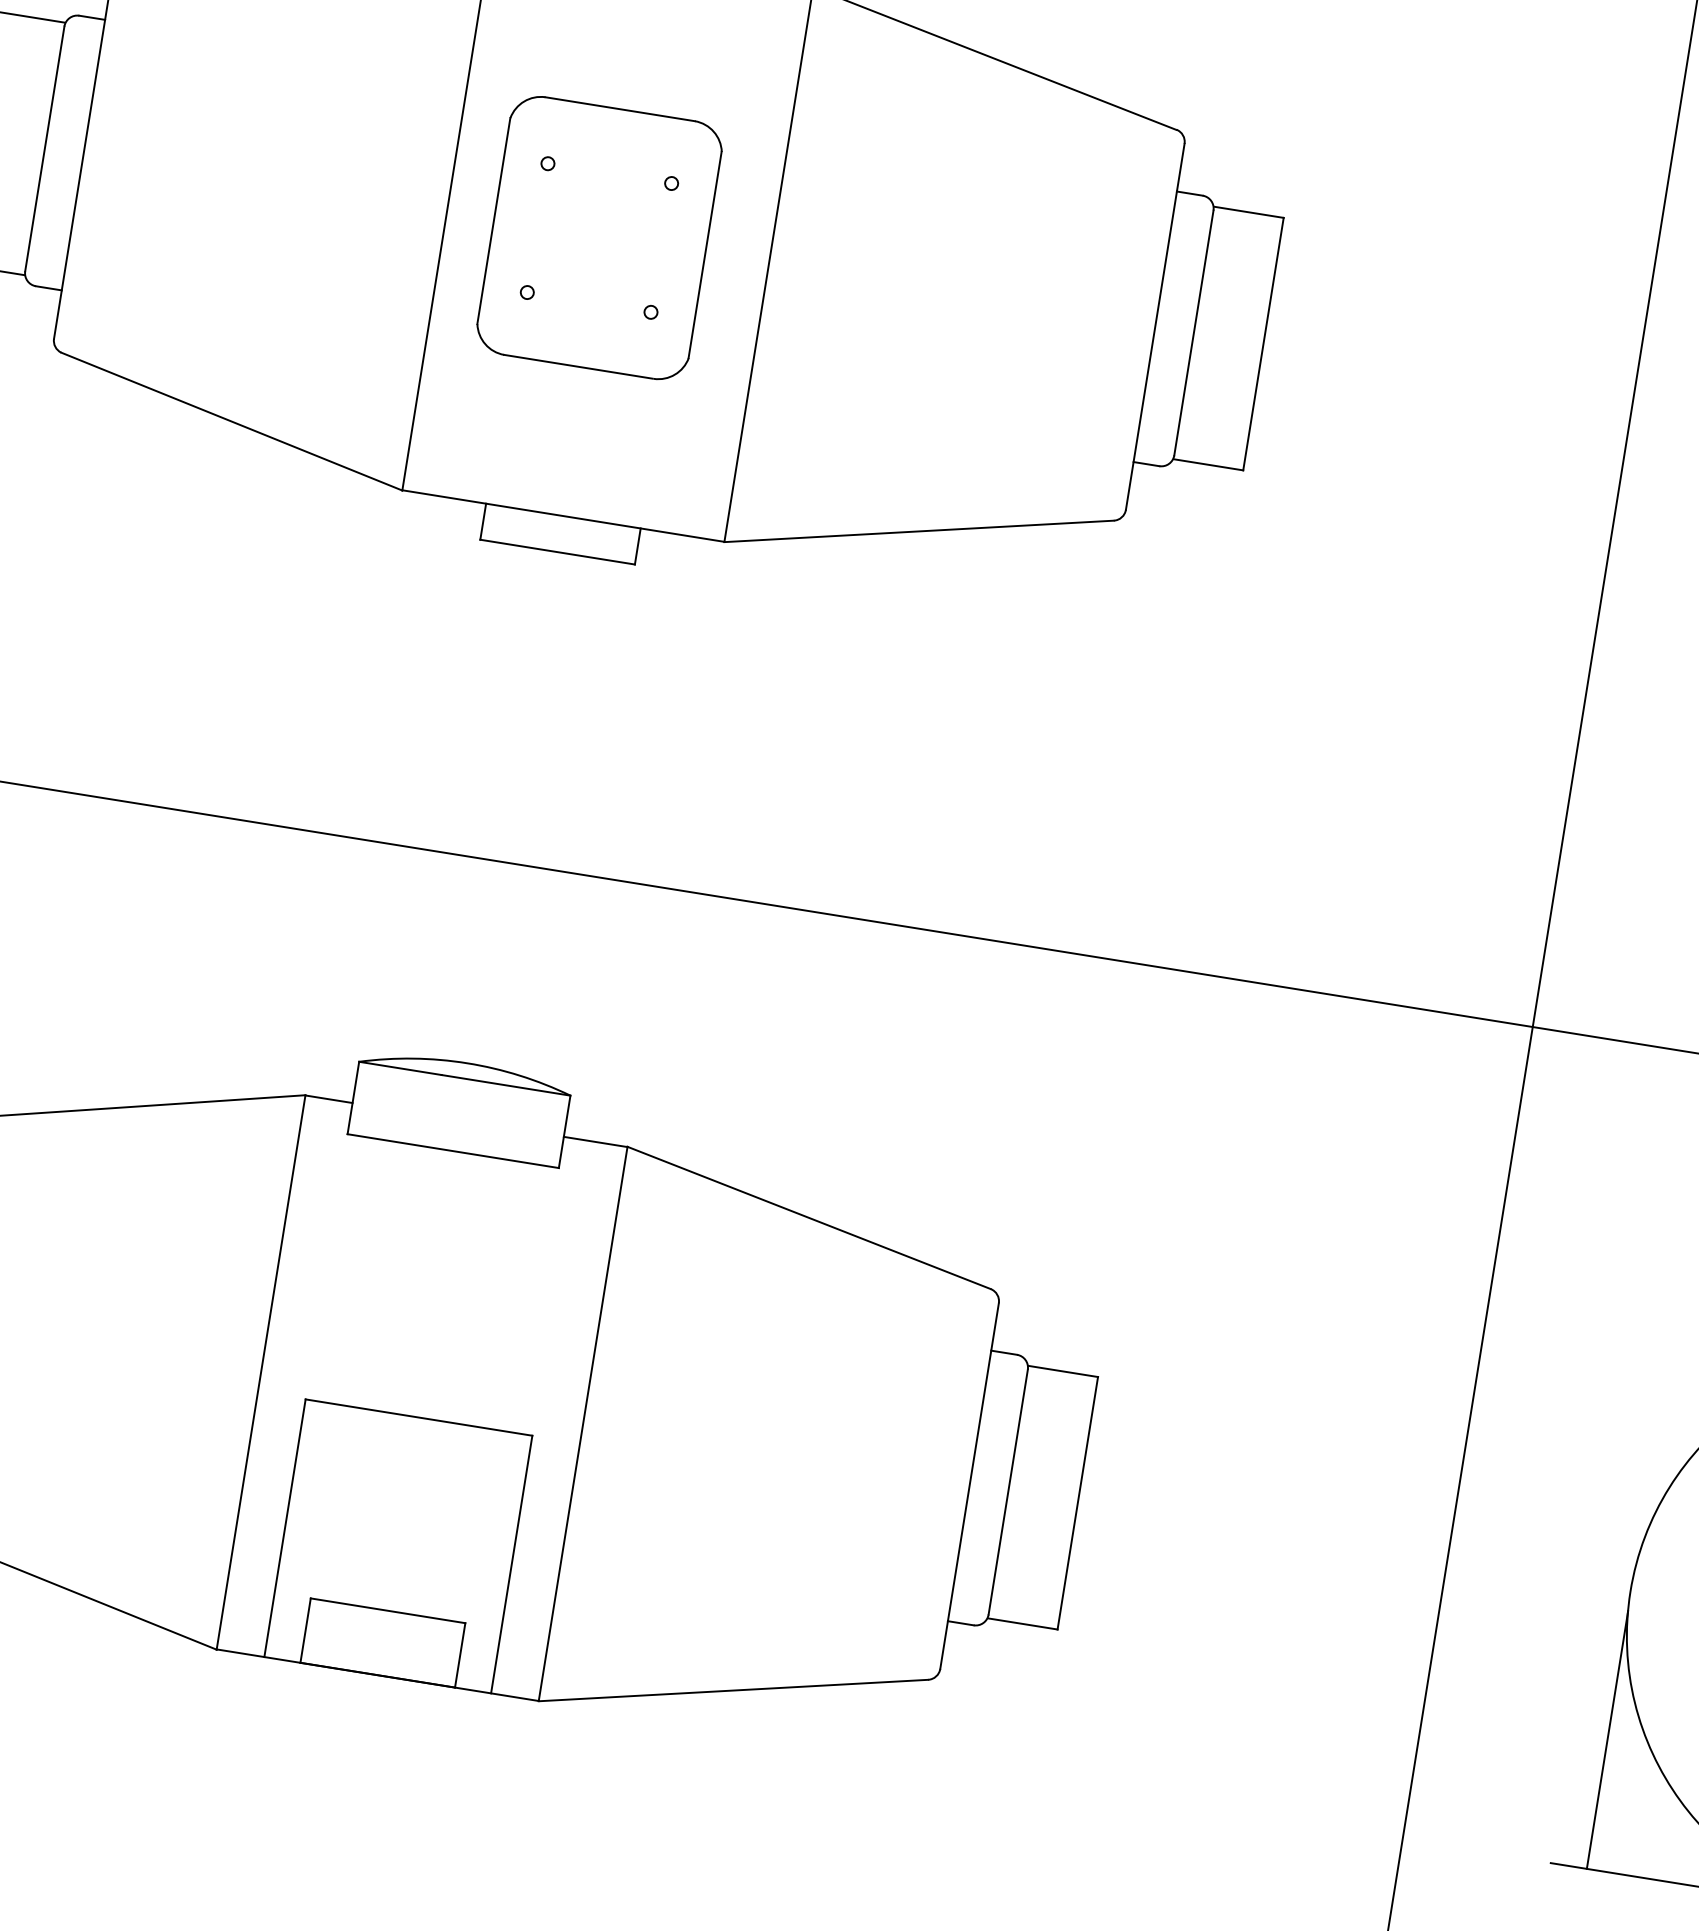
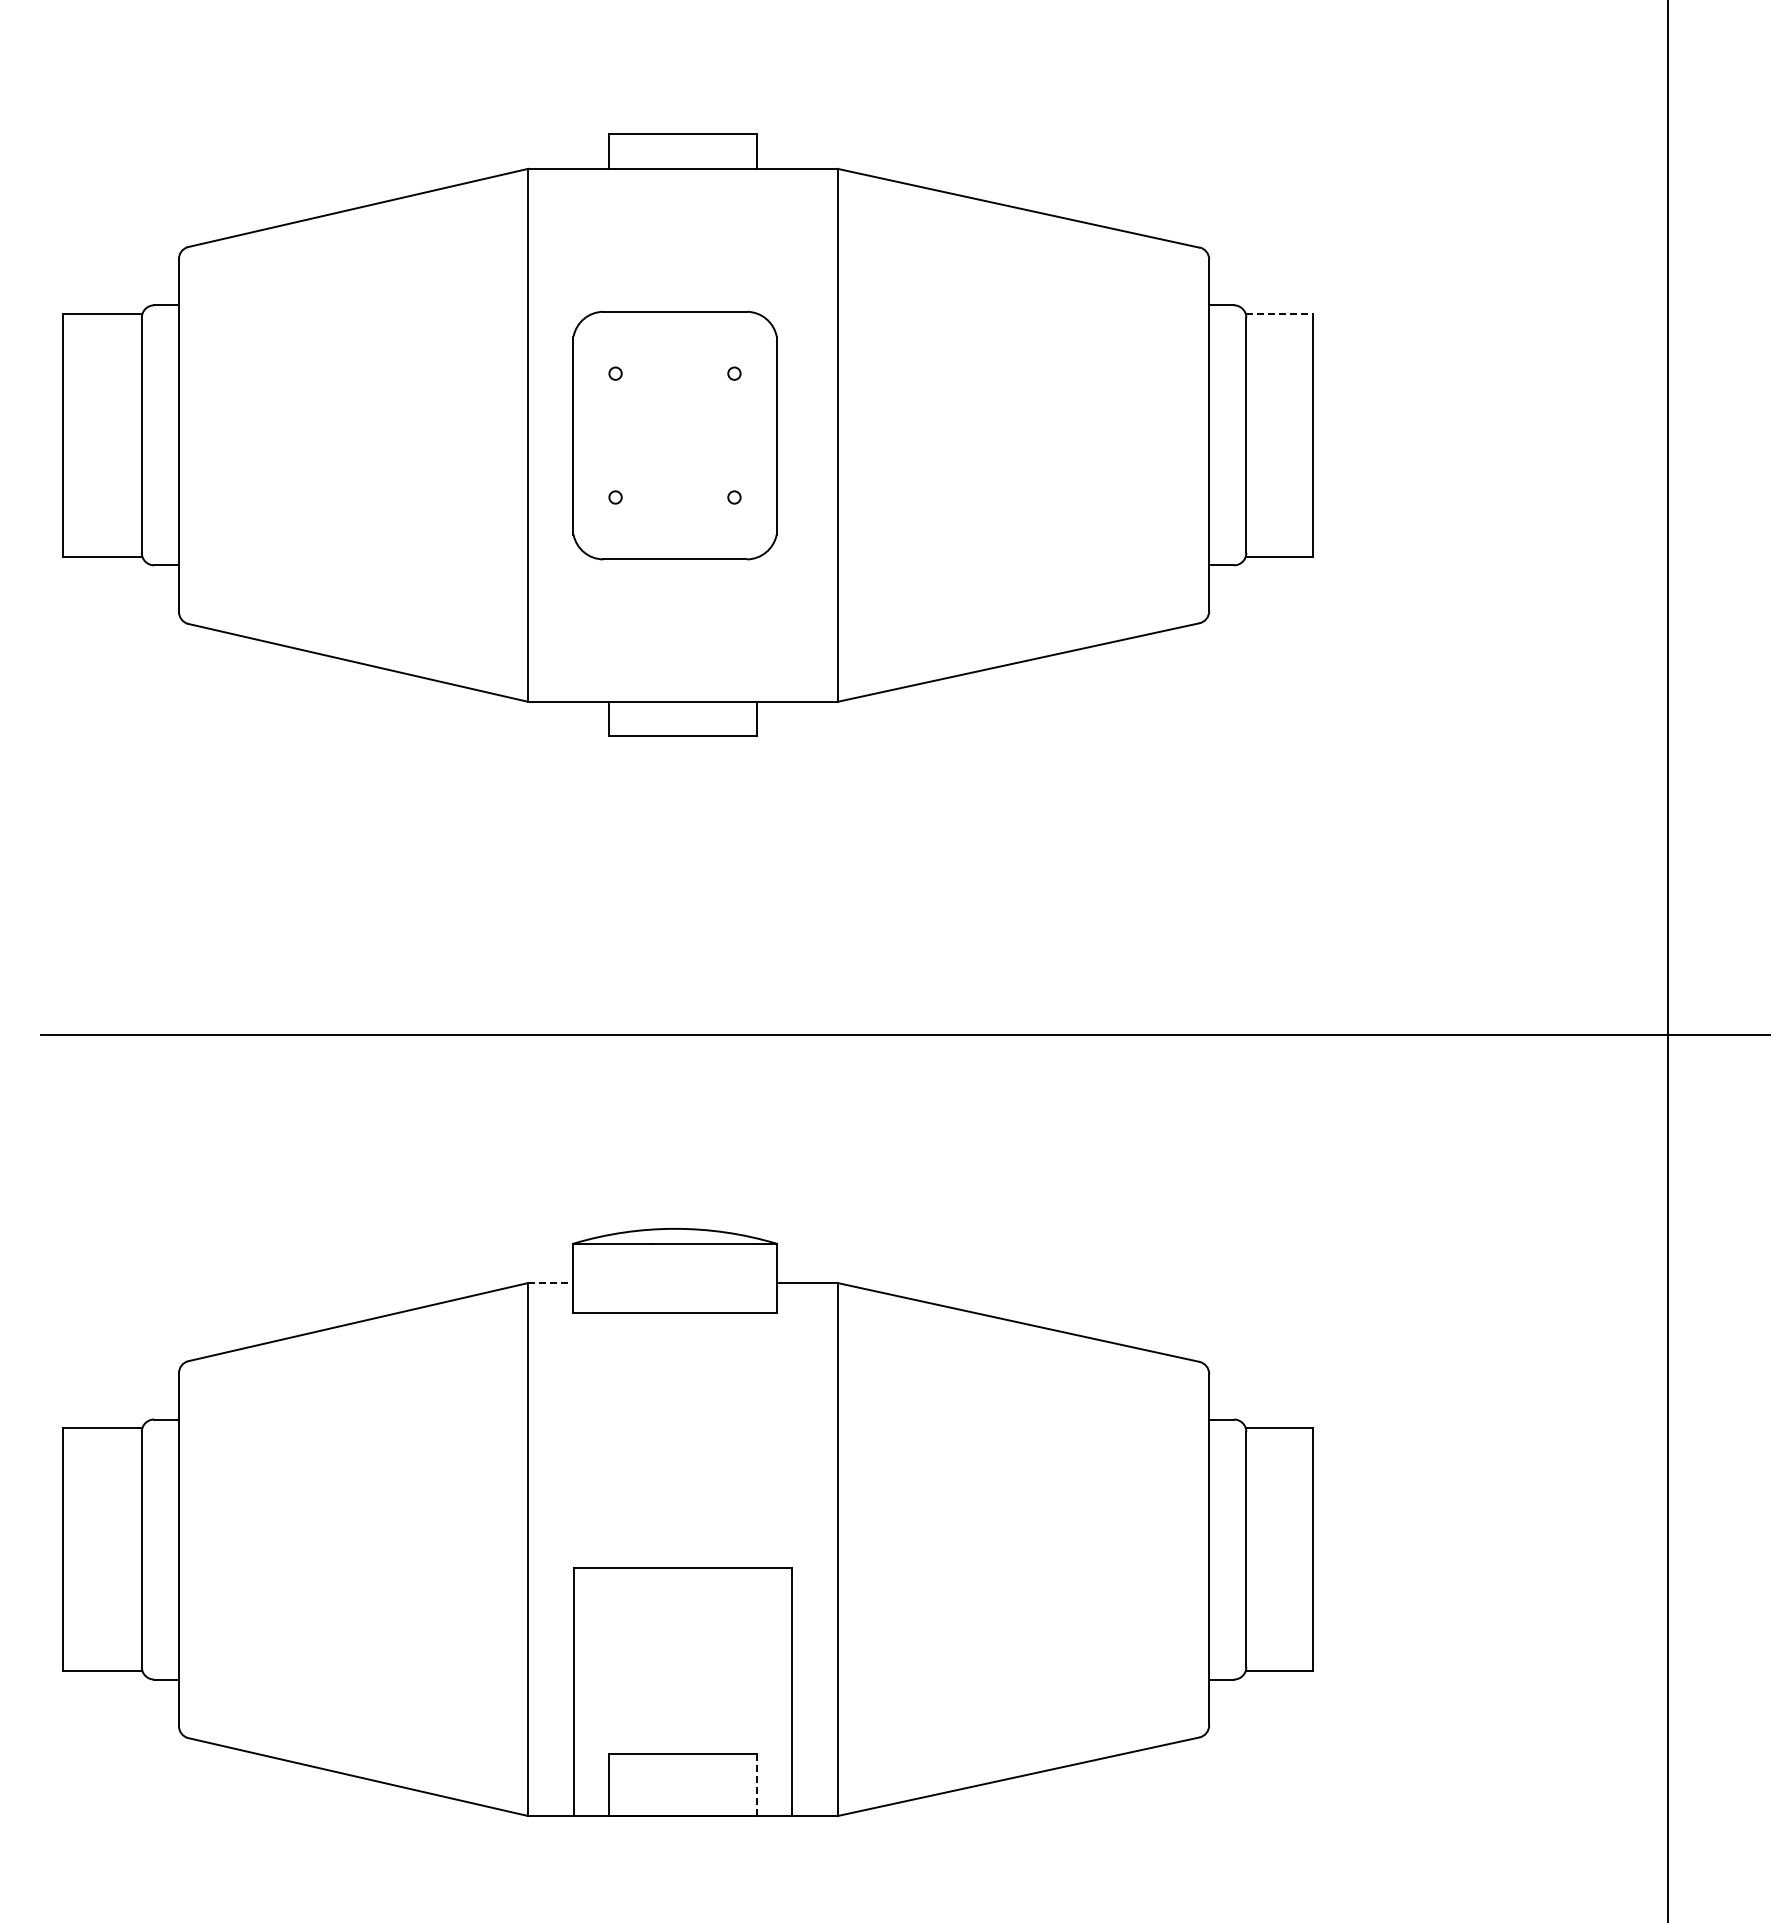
line: (1249, 212) -> (1280, 314), solid -> dashed
line: (328, 1099) -> (550, 1283), solid -> dashed
line: (460, 1655) -> (757, 1784), solid -> dashed

